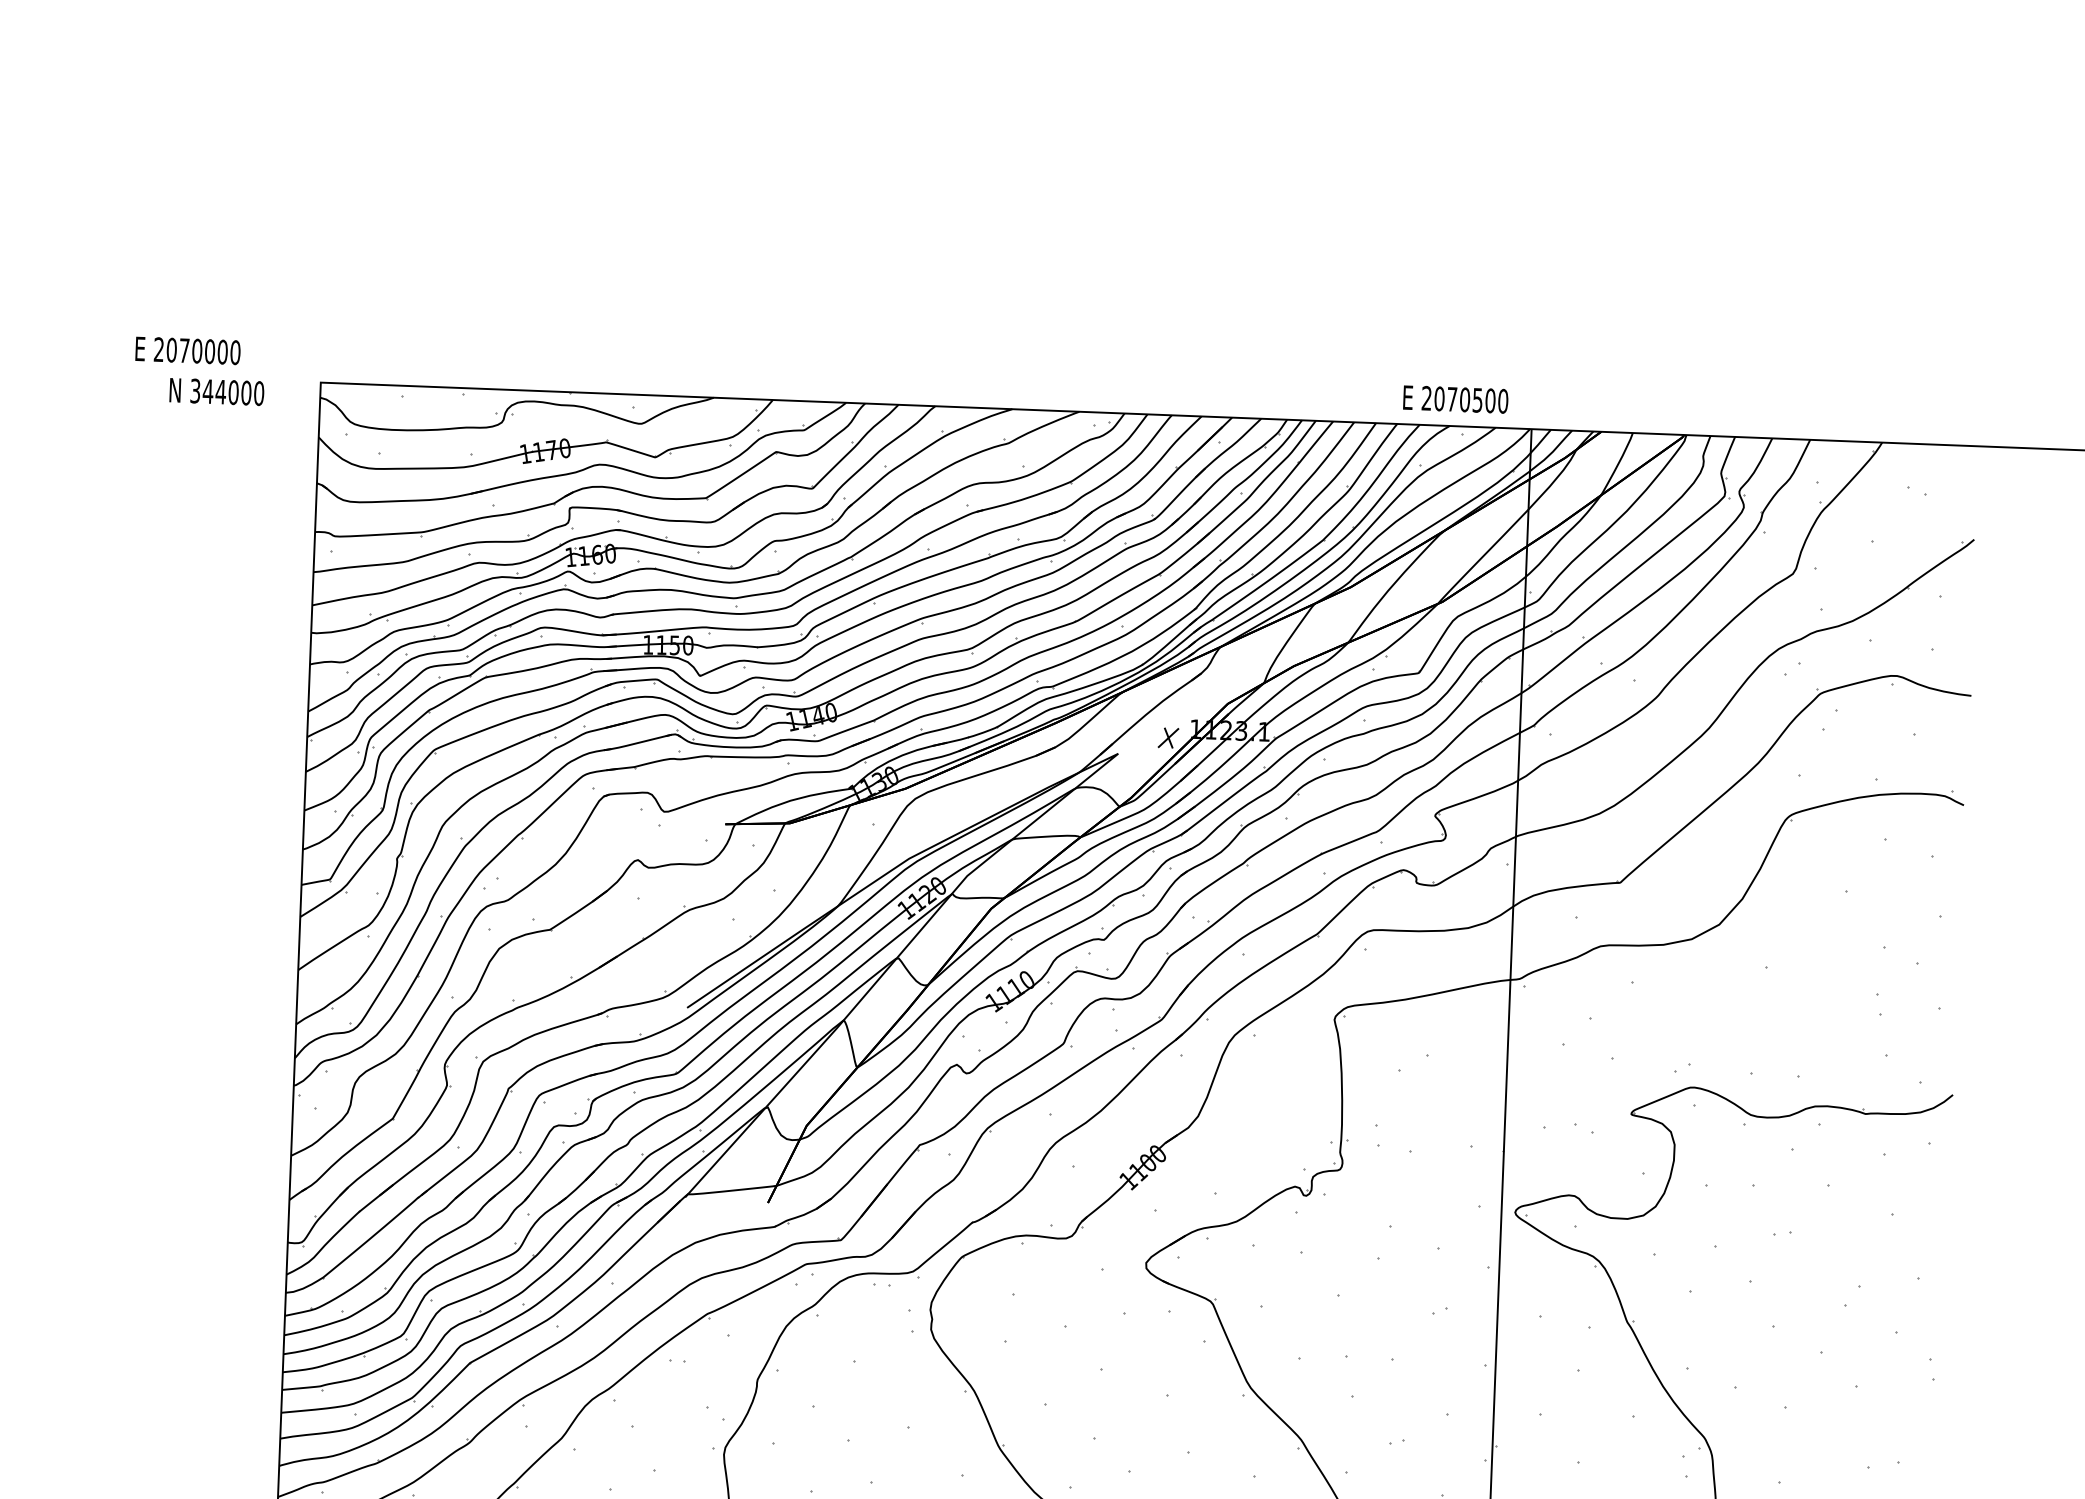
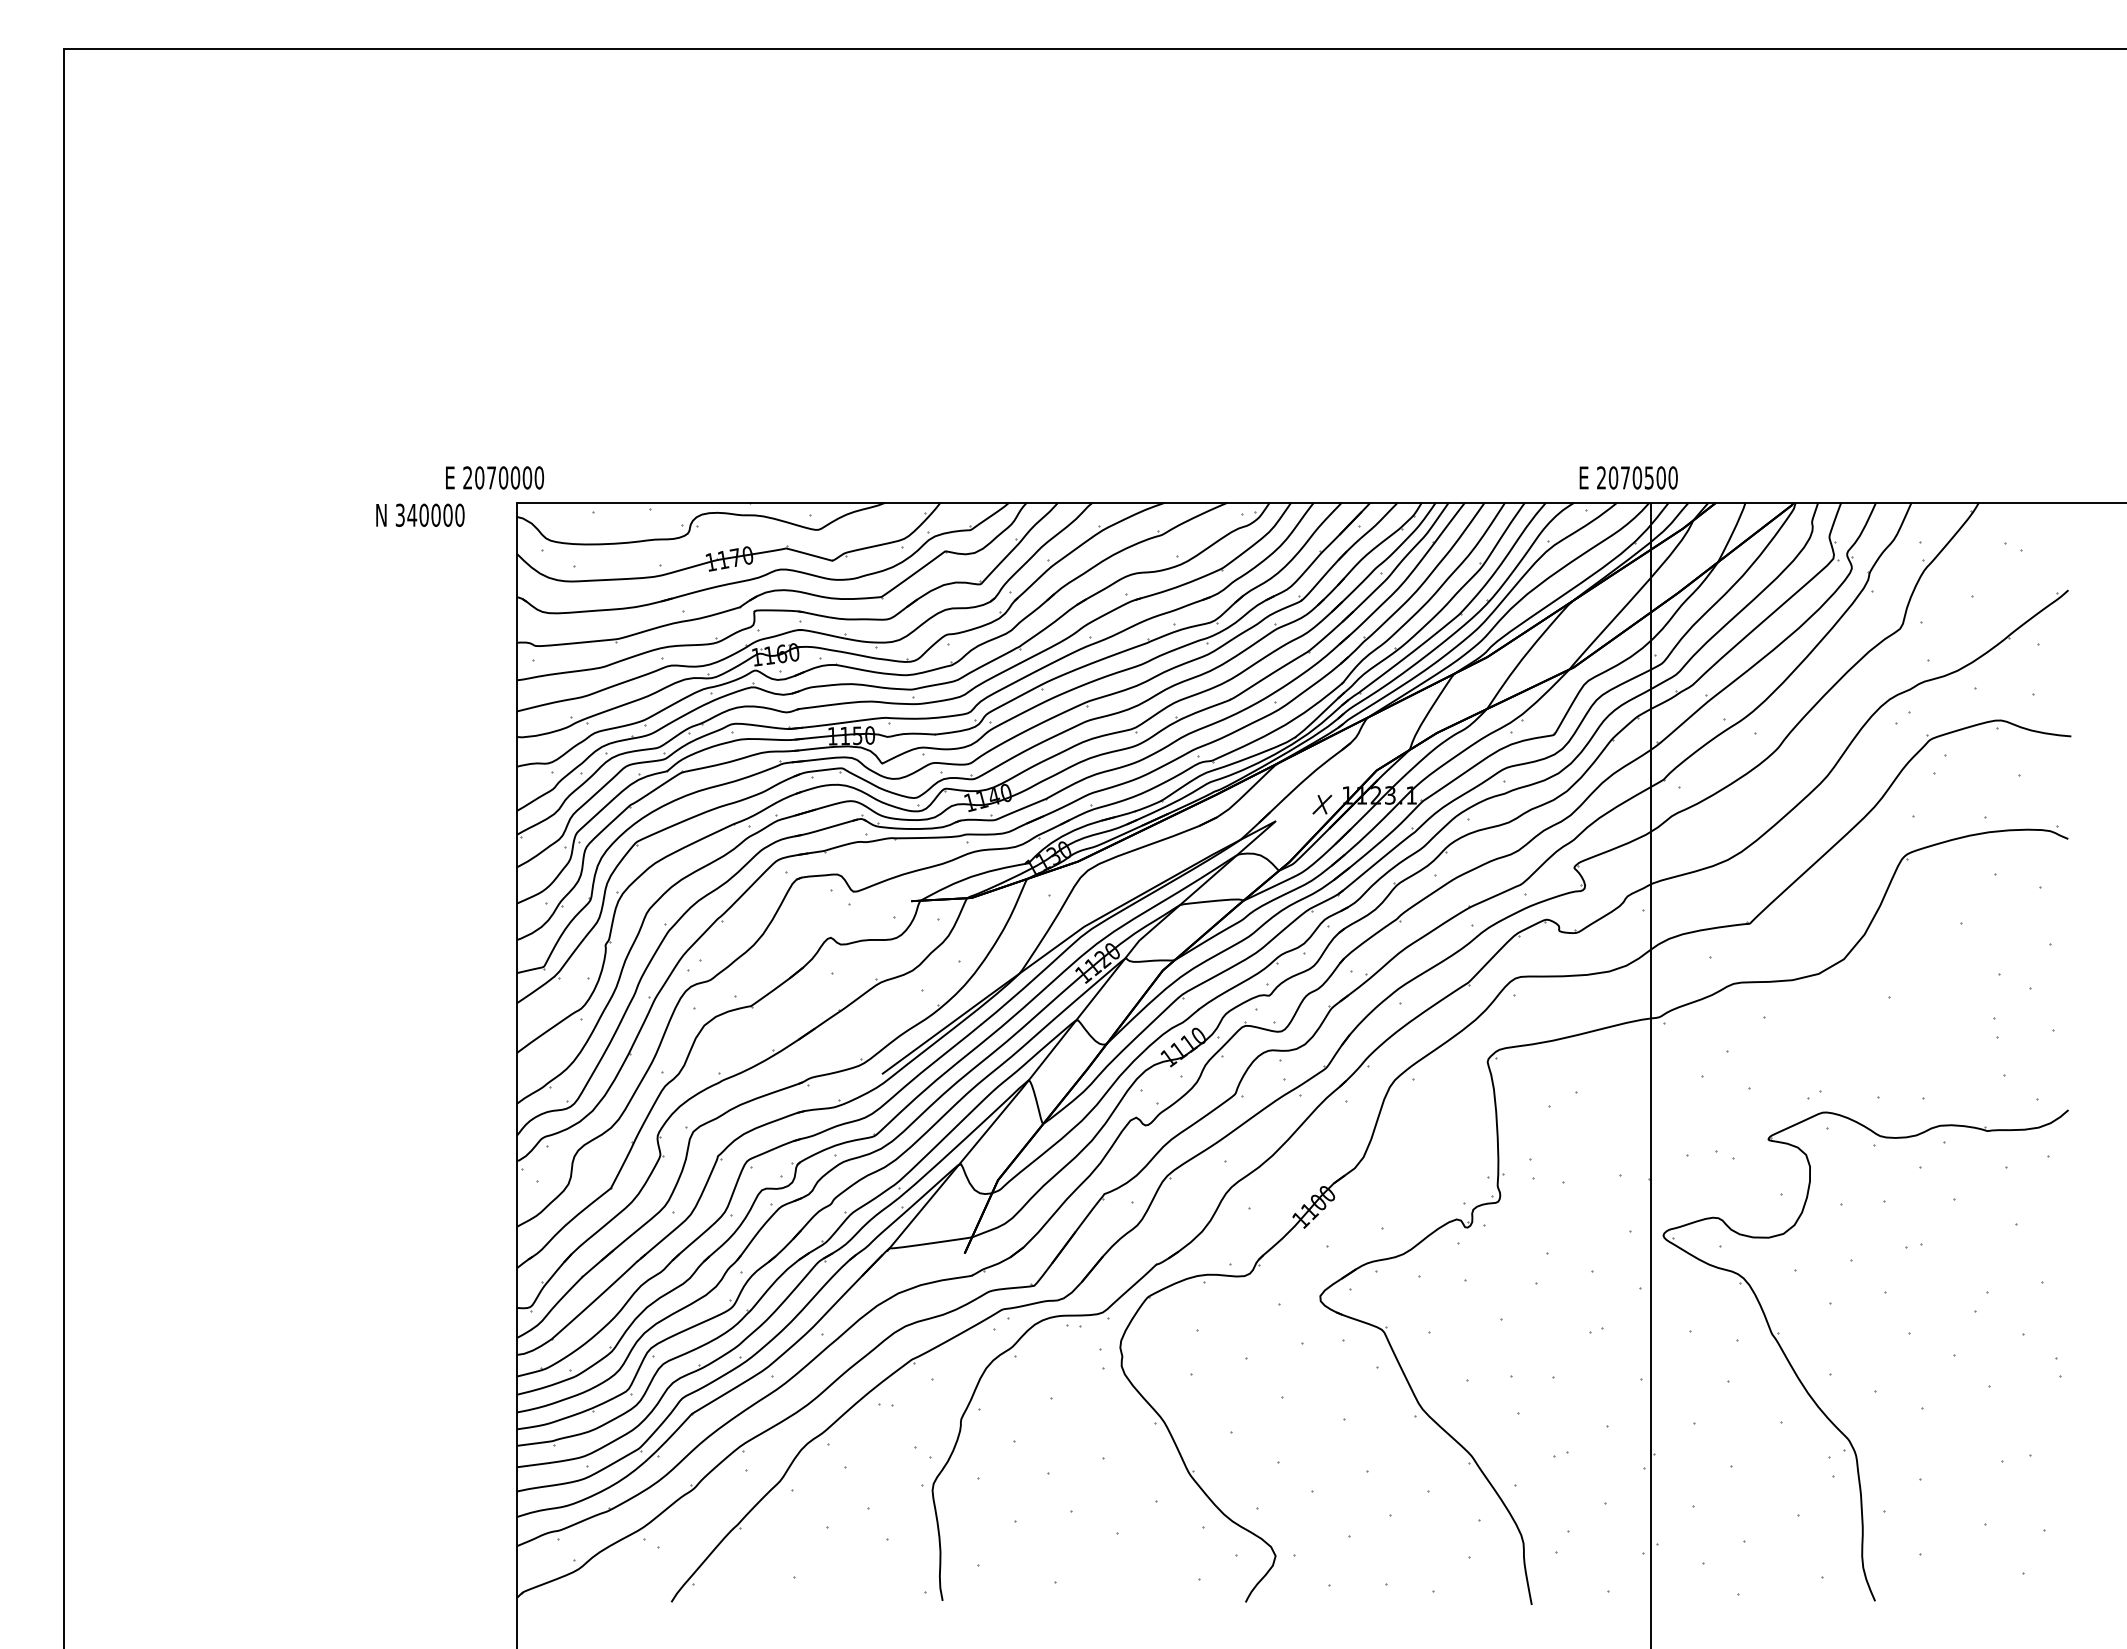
text: (187, 350) -> (494, 477), moved
text: (221, 391) -> (424, 514), 344000 -> 340000
text: (1455, 399) -> (1628, 477), moved

